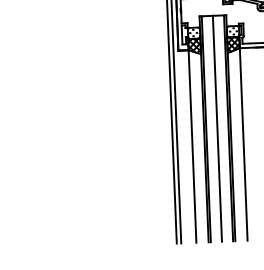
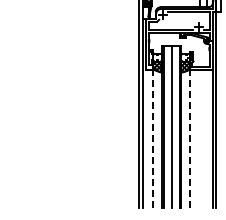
line: (244, 145) -> (190, 139), solid -> dashed
line: (192, 146) -> (153, 138), solid -> dashed

